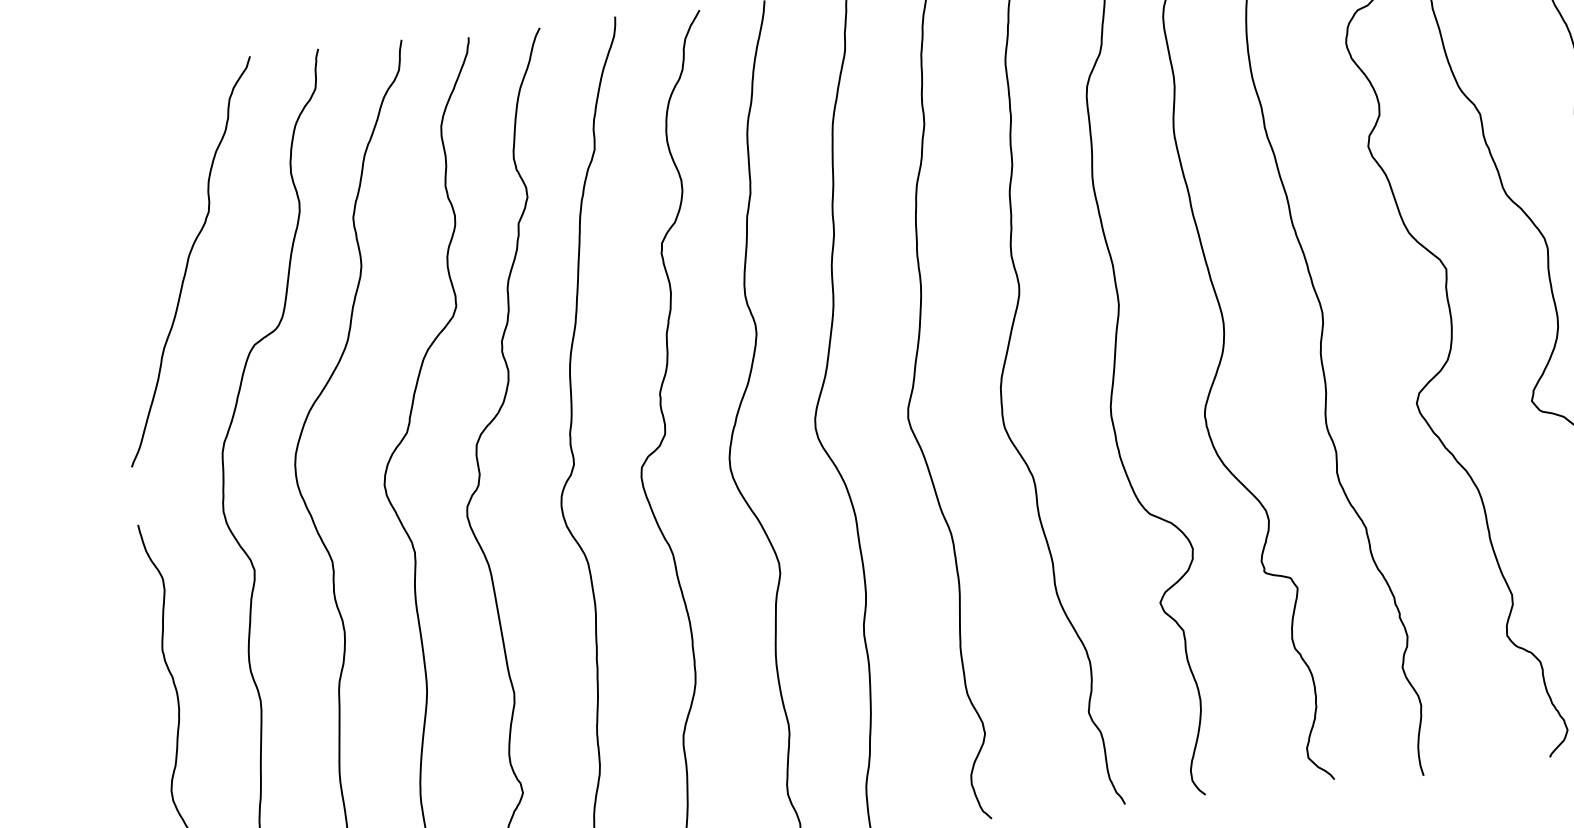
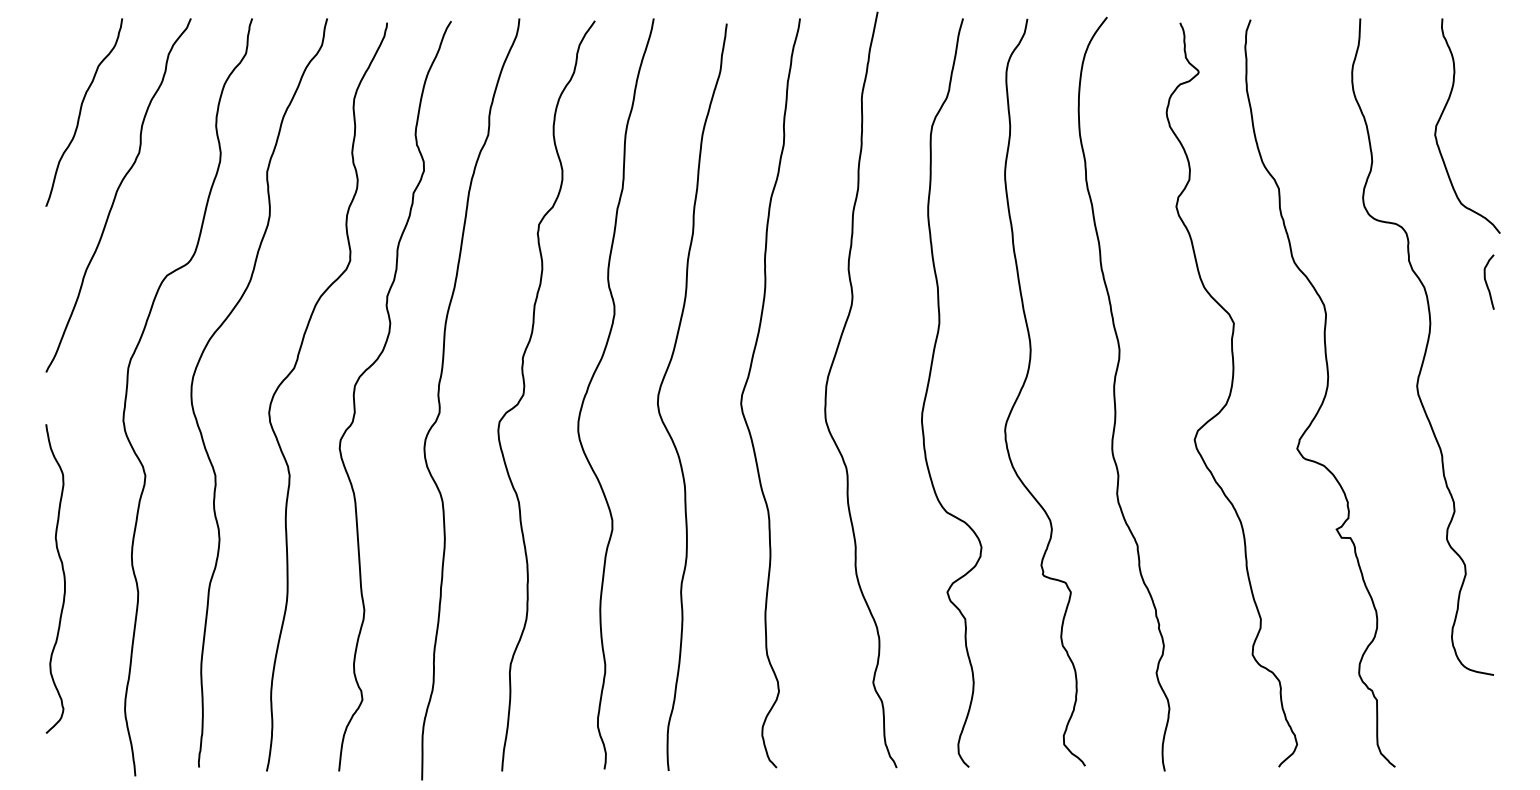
curve: (139, 174) -> (81, 112), added

